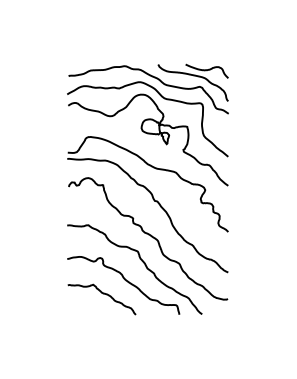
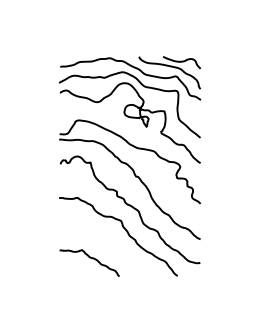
curve: (126, 281) -> (111, 247), removed

